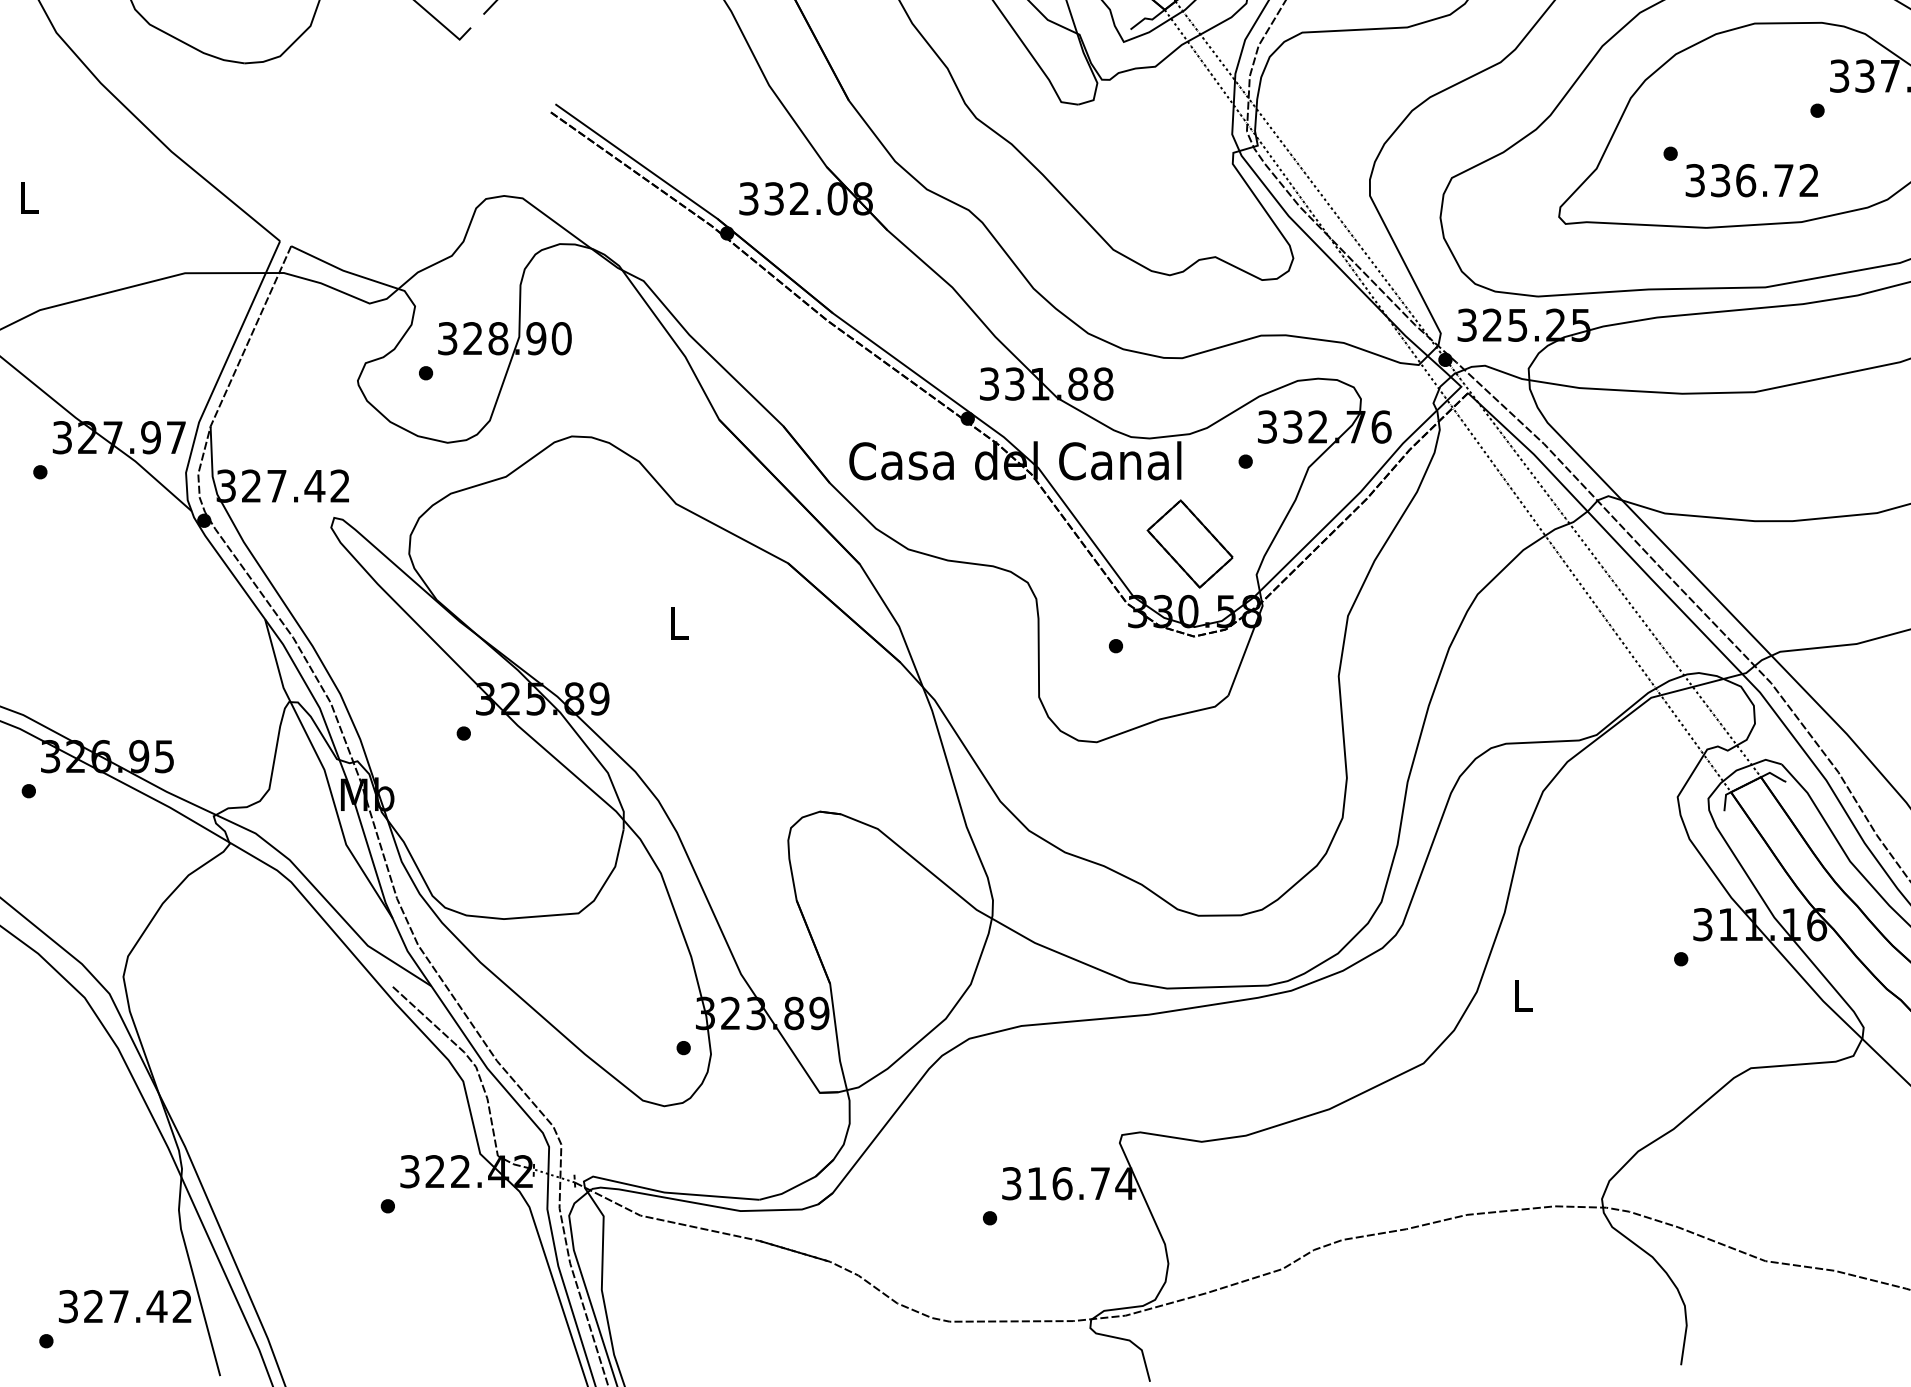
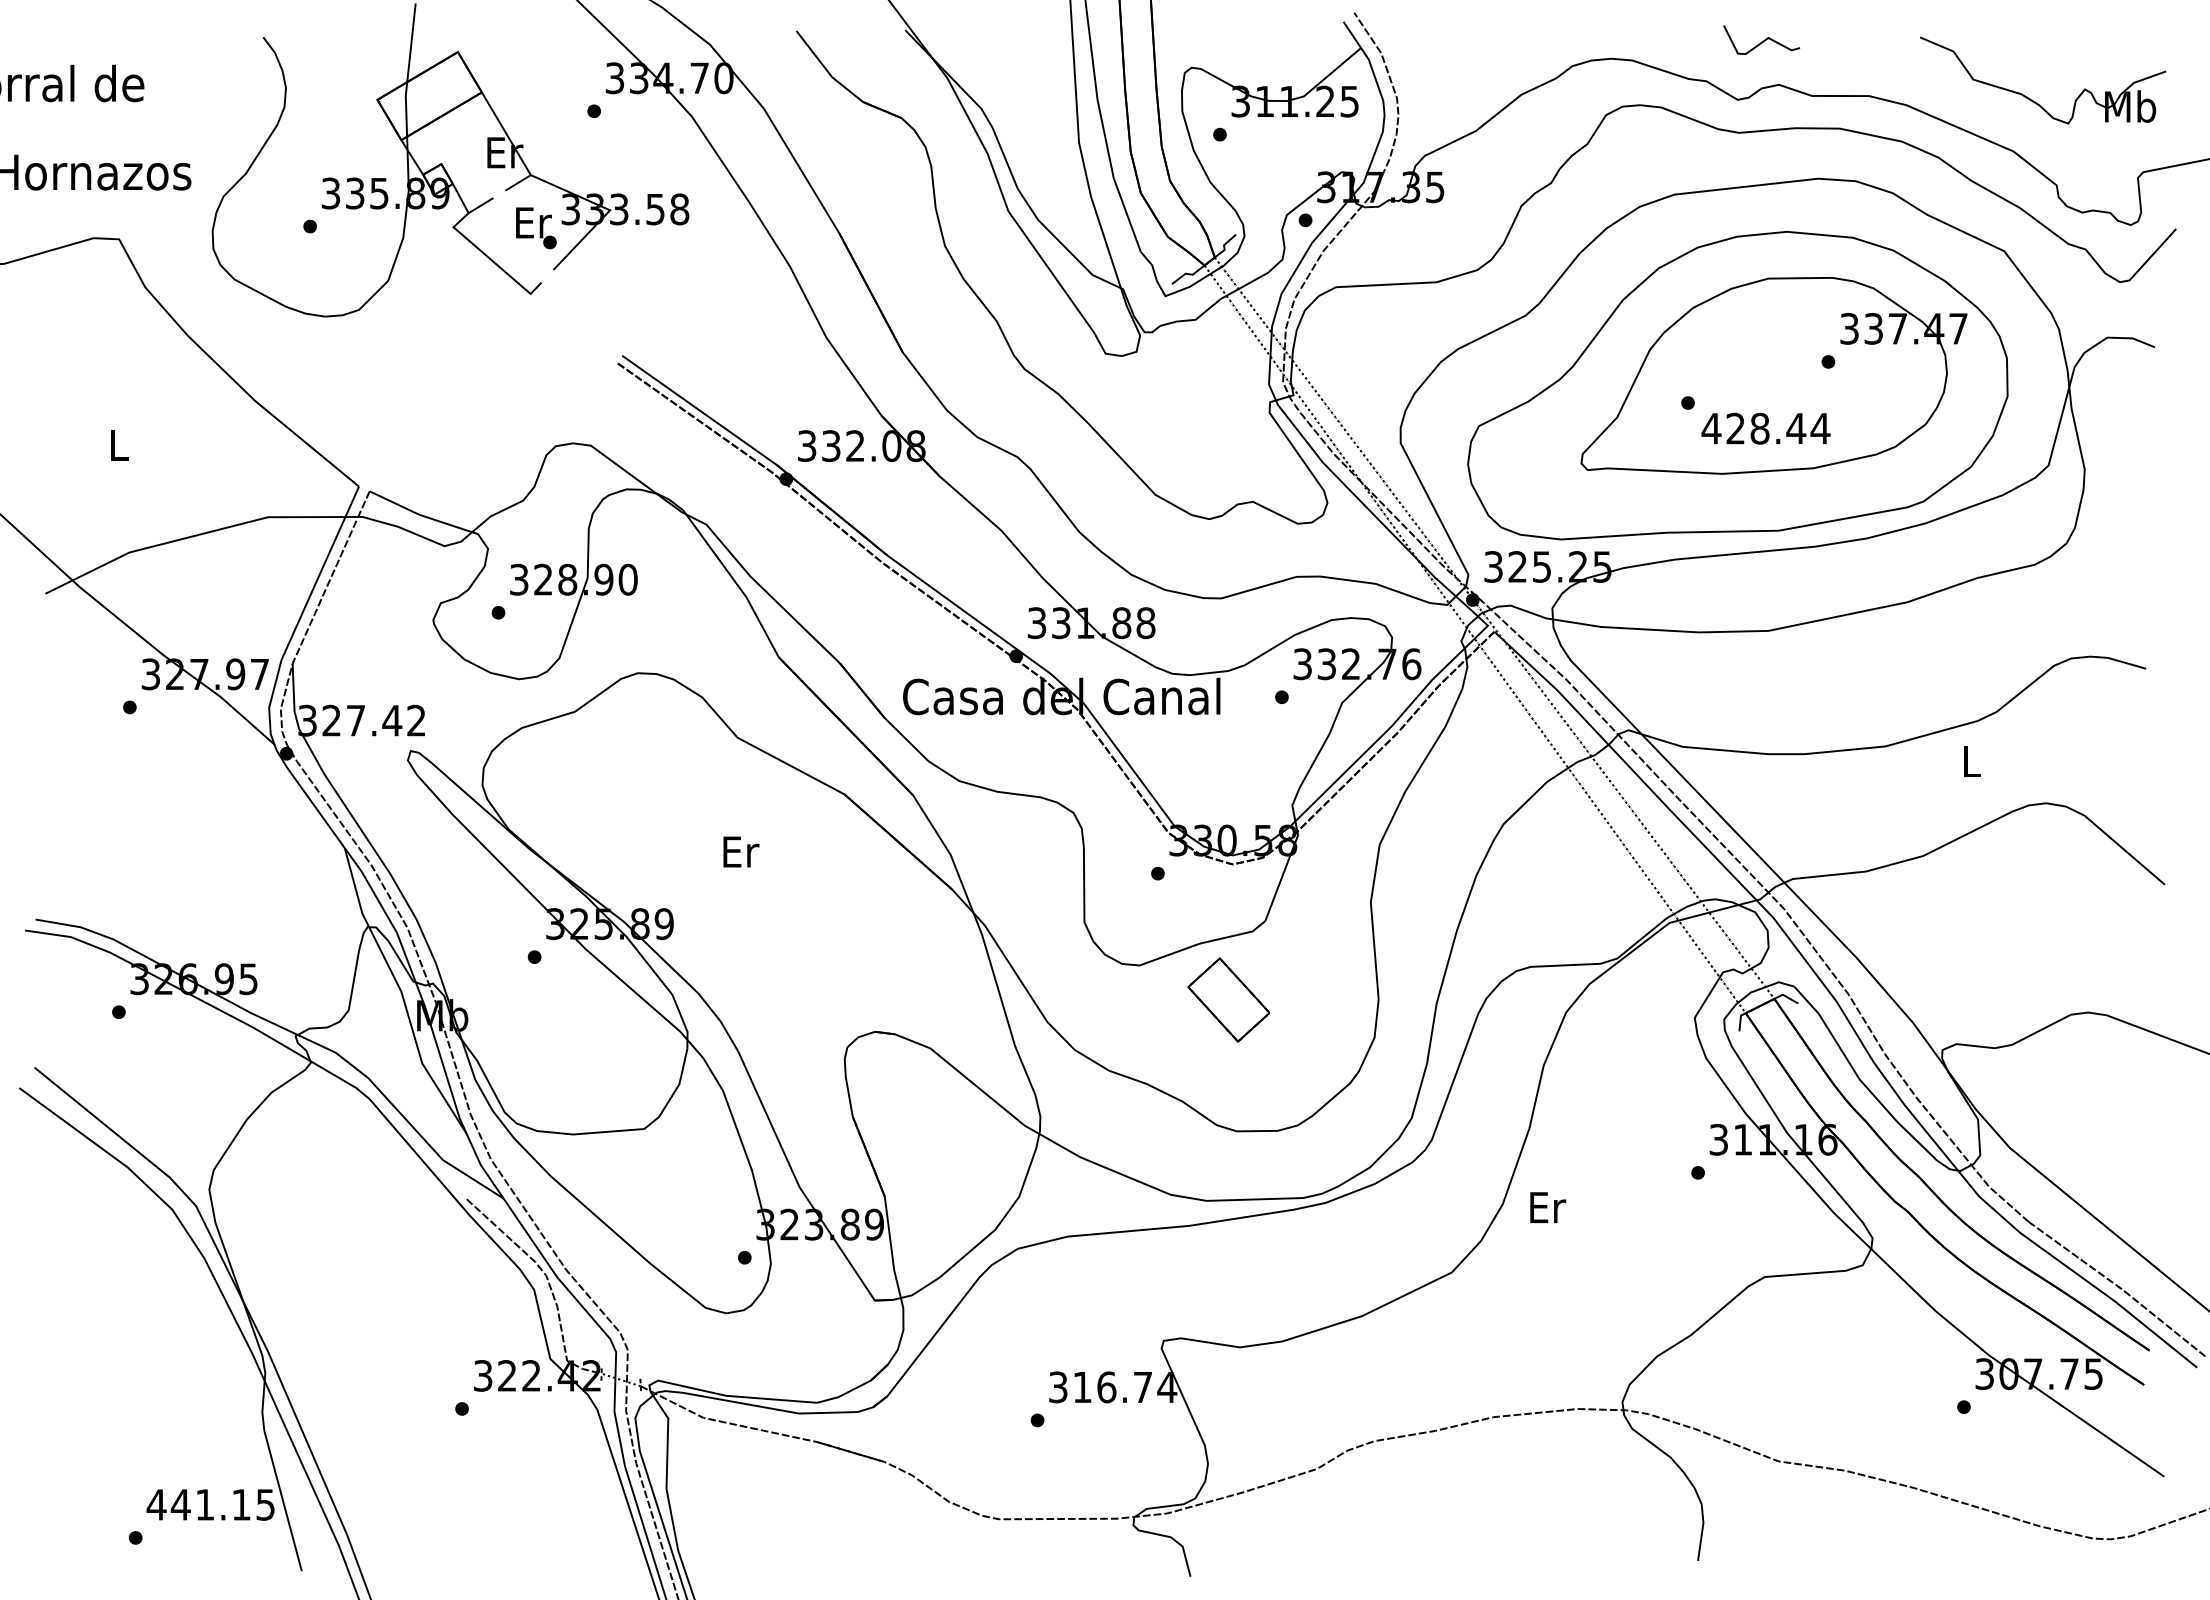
text: (1751, 180) -> (1765, 428), 336.72 -> 428.44
part: (1189, 543) -> (1228, 999), moved
text: (680, 623) -> (741, 851), L -> Er
text: (1524, 995) -> (1548, 1207), L -> Er
text: (124, 1306) -> (210, 1504), 327.42 -> 441.15

